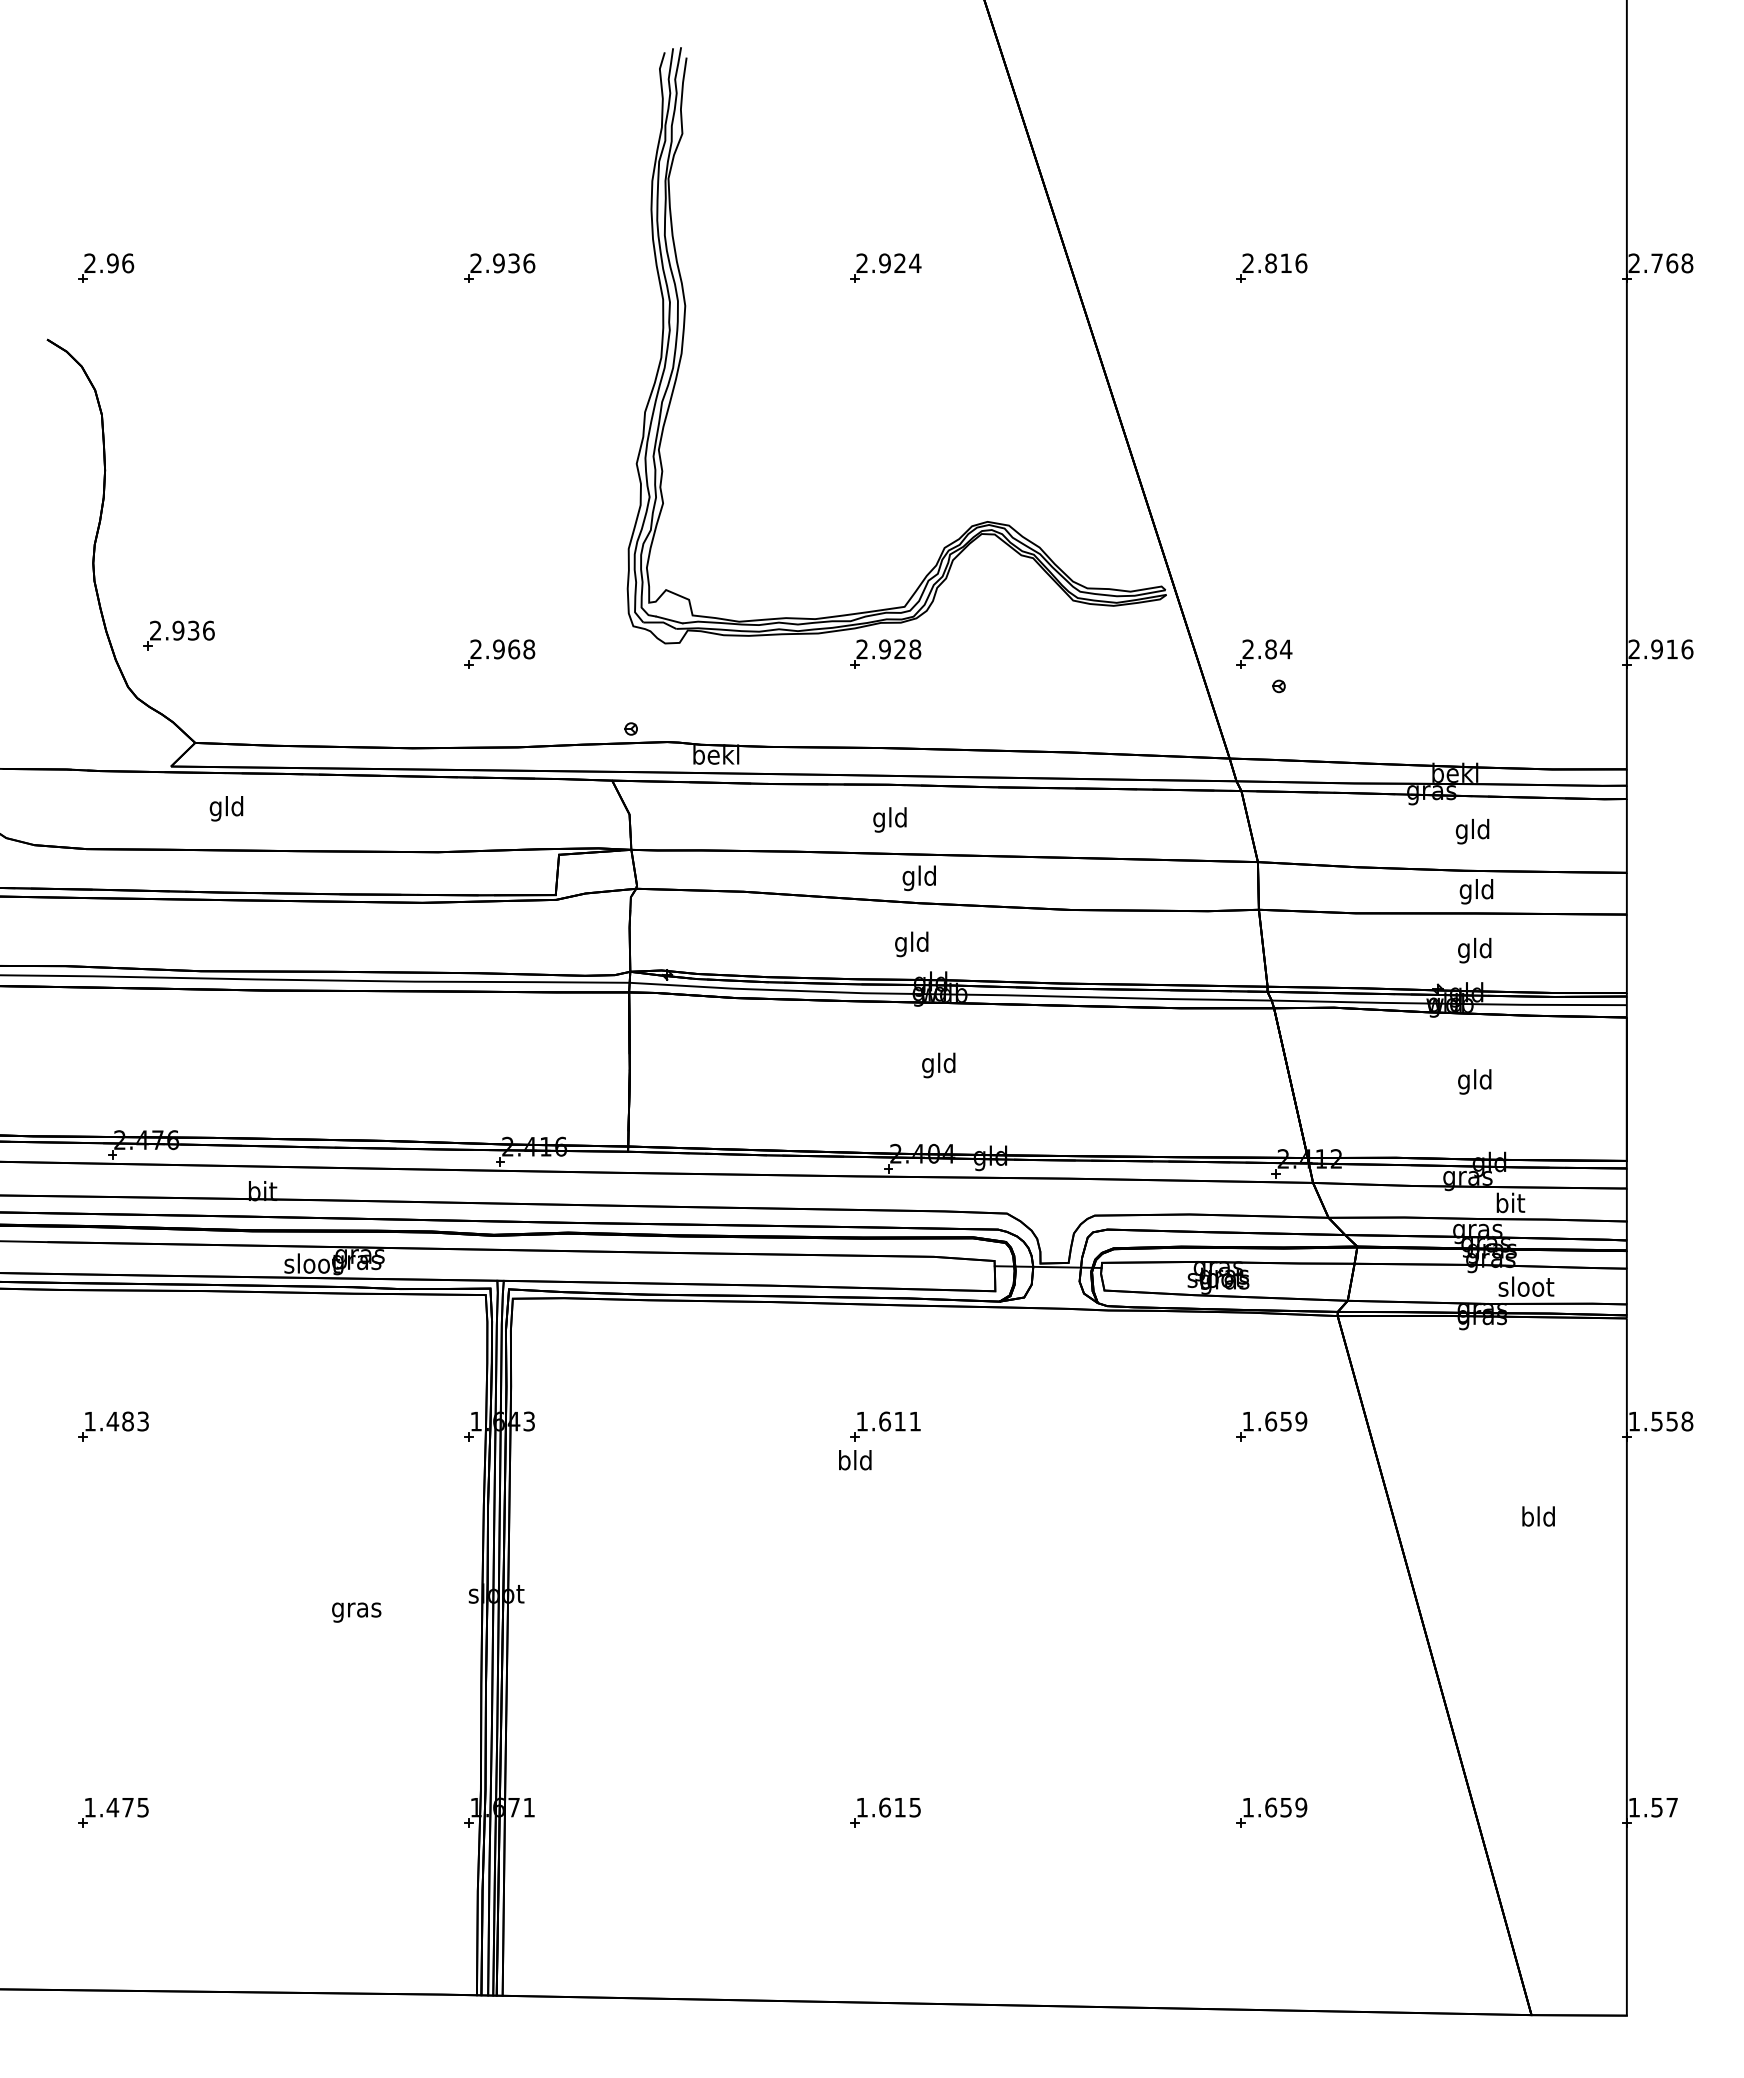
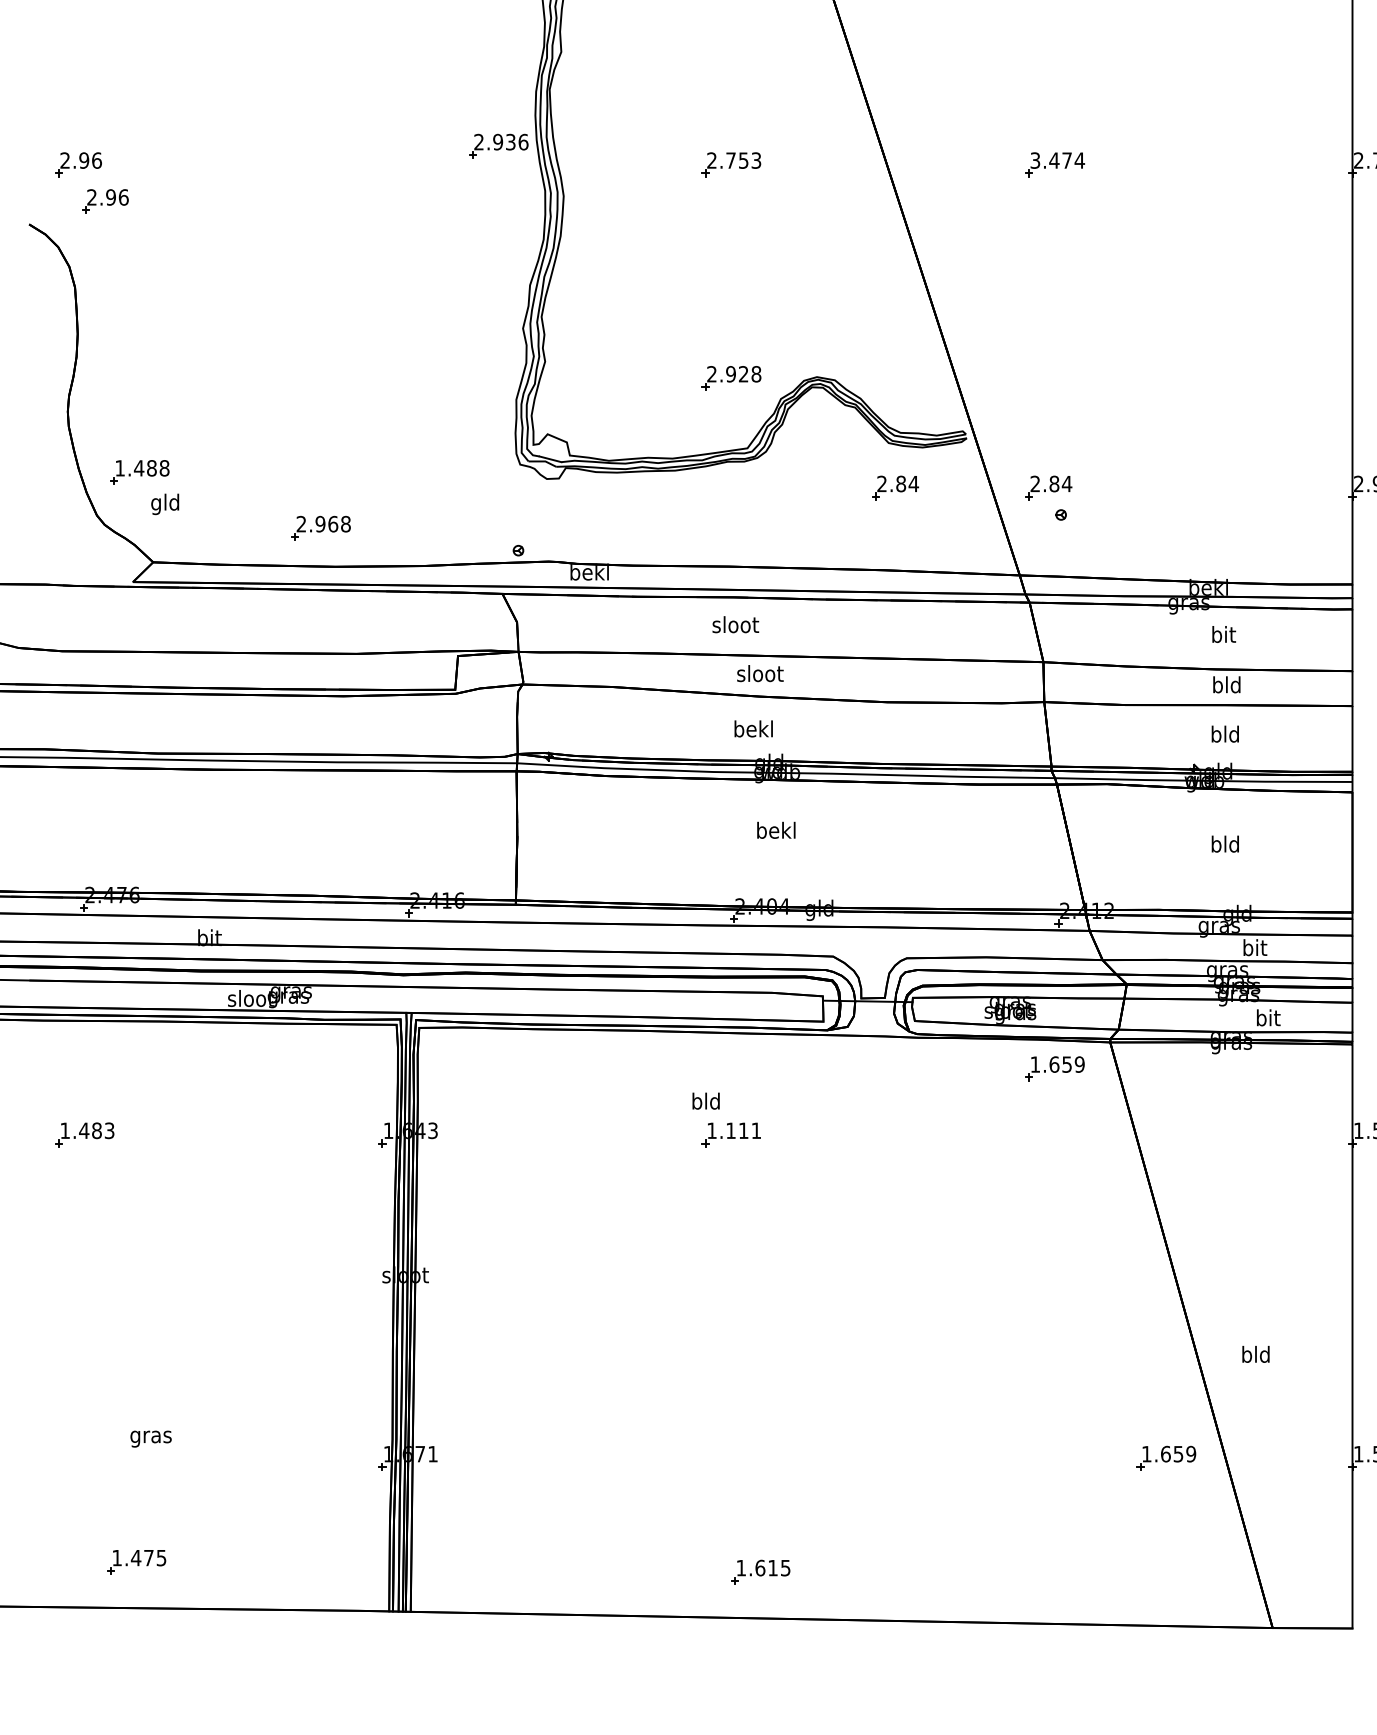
text: (900, 263) -> (744, 160), 2.924 -> 2.753
text: (1274, 263) -> (1057, 160), 2.816 -> 3.474
part: (499, 267) -> (498, 145), moved
part: (138, 311) -> (105, 200), added
text: (182, 630) -> (142, 468), 2.936 -> 1.488
part: (499, 653) -> (320, 527), moved
part: (885, 653) -> (731, 377), moved
part: (1081, 653) -> (895, 487), added
text: (226, 808) -> (165, 504), moved
text: (890, 819) -> (735, 626), gld -> sloot
text: (1472, 831) -> (1223, 636), gld -> bit
text: (919, 878) -> (759, 675), gld -> sloot
text: (1465, 891) -> (1217, 686), gld -> bld
text: (911, 944) -> (753, 731), gld -> bekl
text: (1464, 950) -> (1216, 736), gld -> bld
text: (938, 1065) -> (775, 832), gld -> bekl
text: (1464, 1081) -> (1216, 845), gld -> bld
text: (1526, 1286) -> (1268, 1017), sloot -> bit
text: (885, 1421) -> (731, 1130), 1.611 -> 1.111
part: (1271, 1426) -> (1054, 1068), moved
text: (855, 1460) -> (706, 1101), moved
text: (1538, 1516) -> (1255, 1354), moved
text: (356, 1612) -> (150, 1439), moved
part: (113, 1812) -> (136, 1562), moved
part: (885, 1812) -> (760, 1572), moved
part: (1271, 1812) -> (1166, 1458), moved

